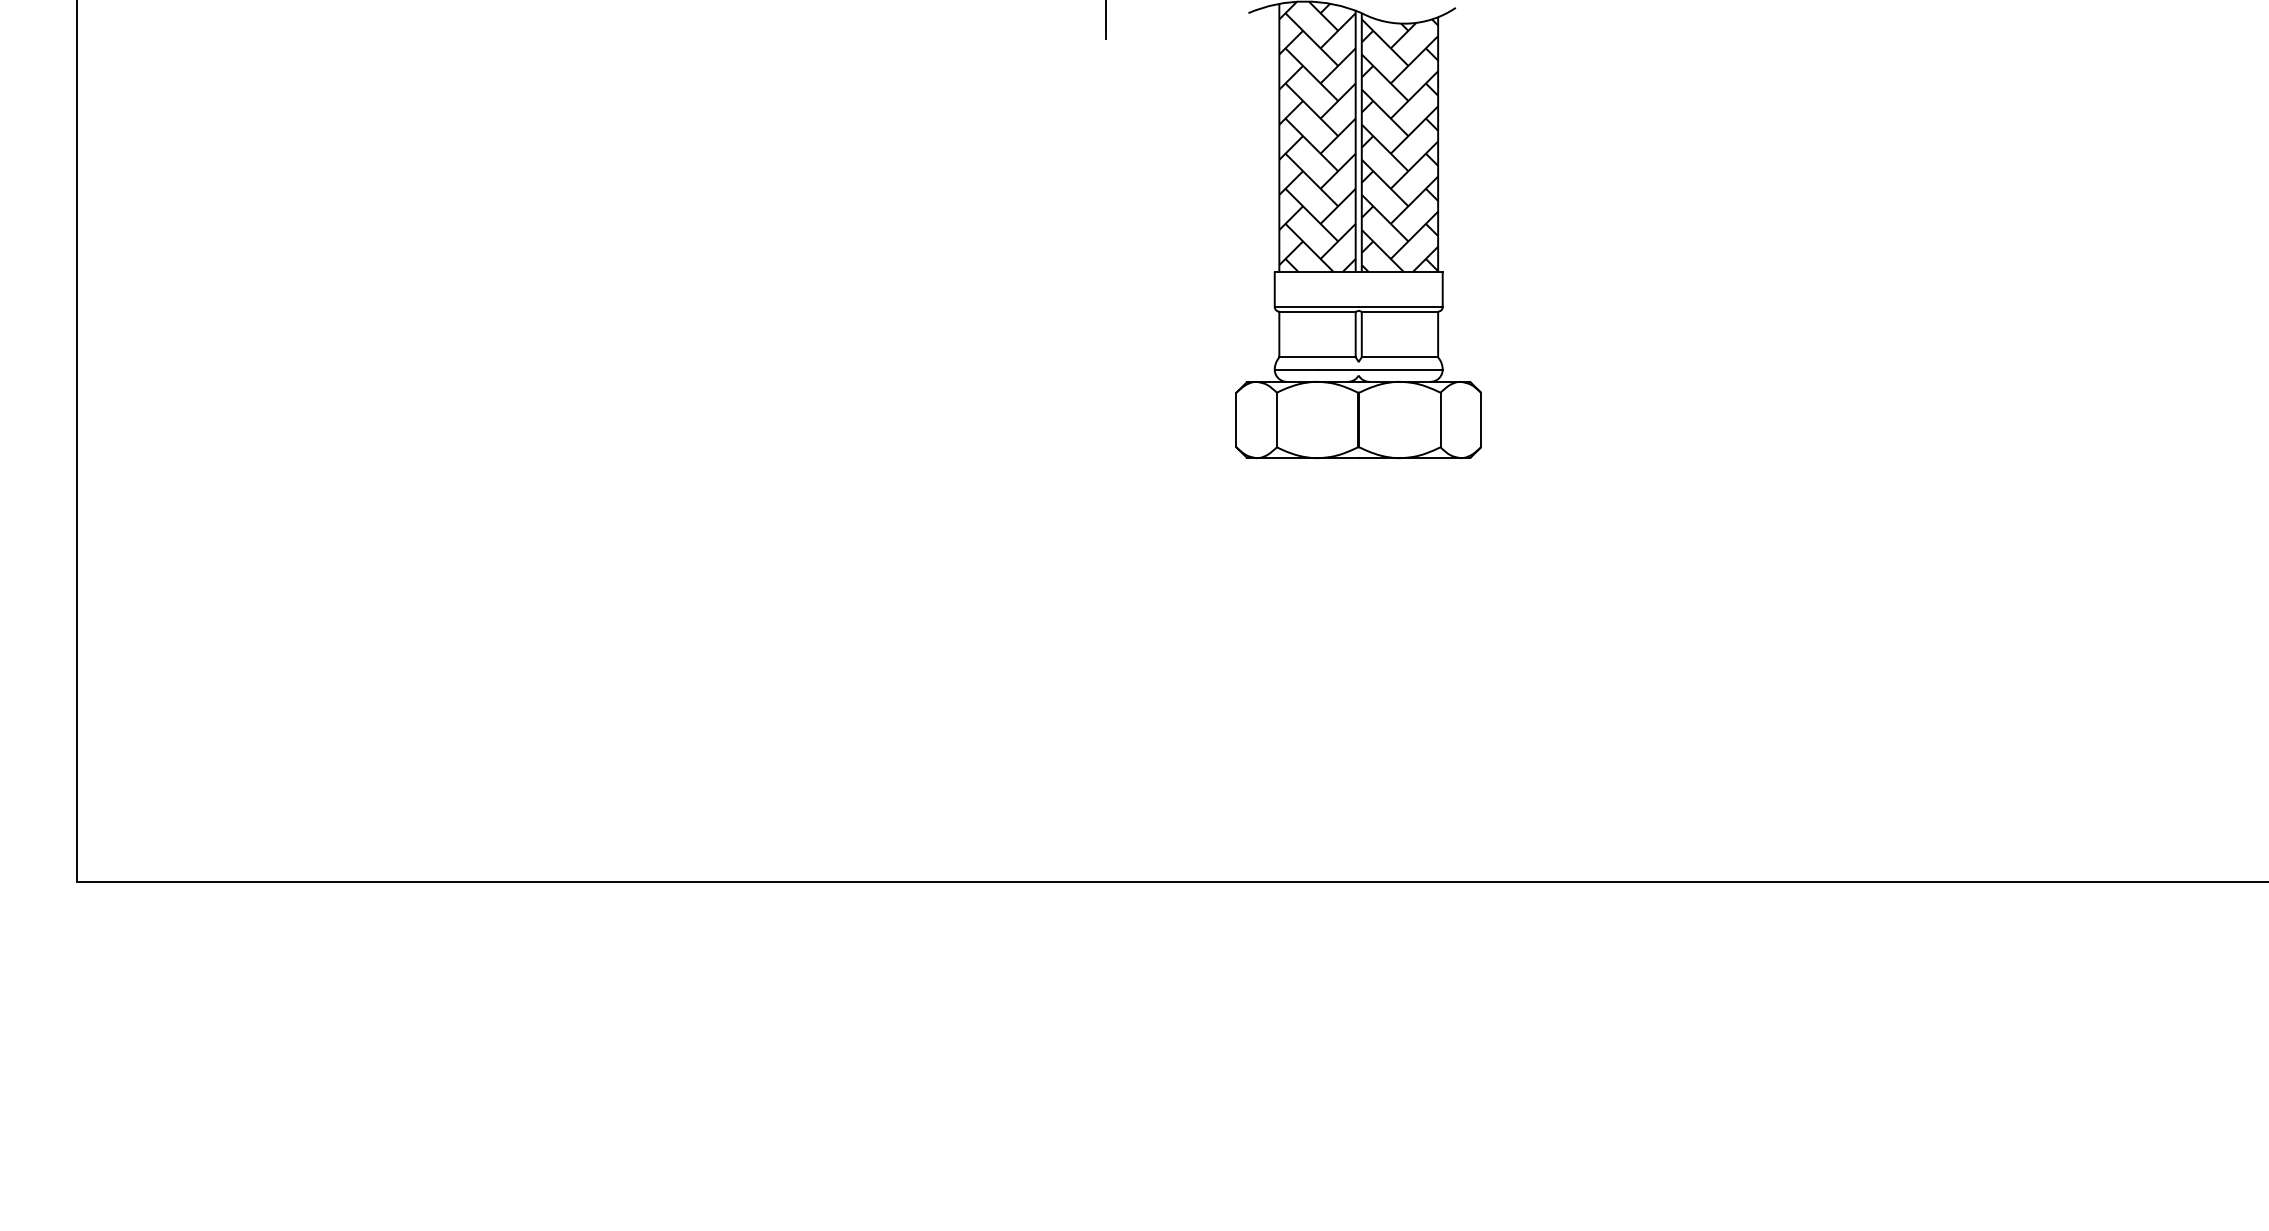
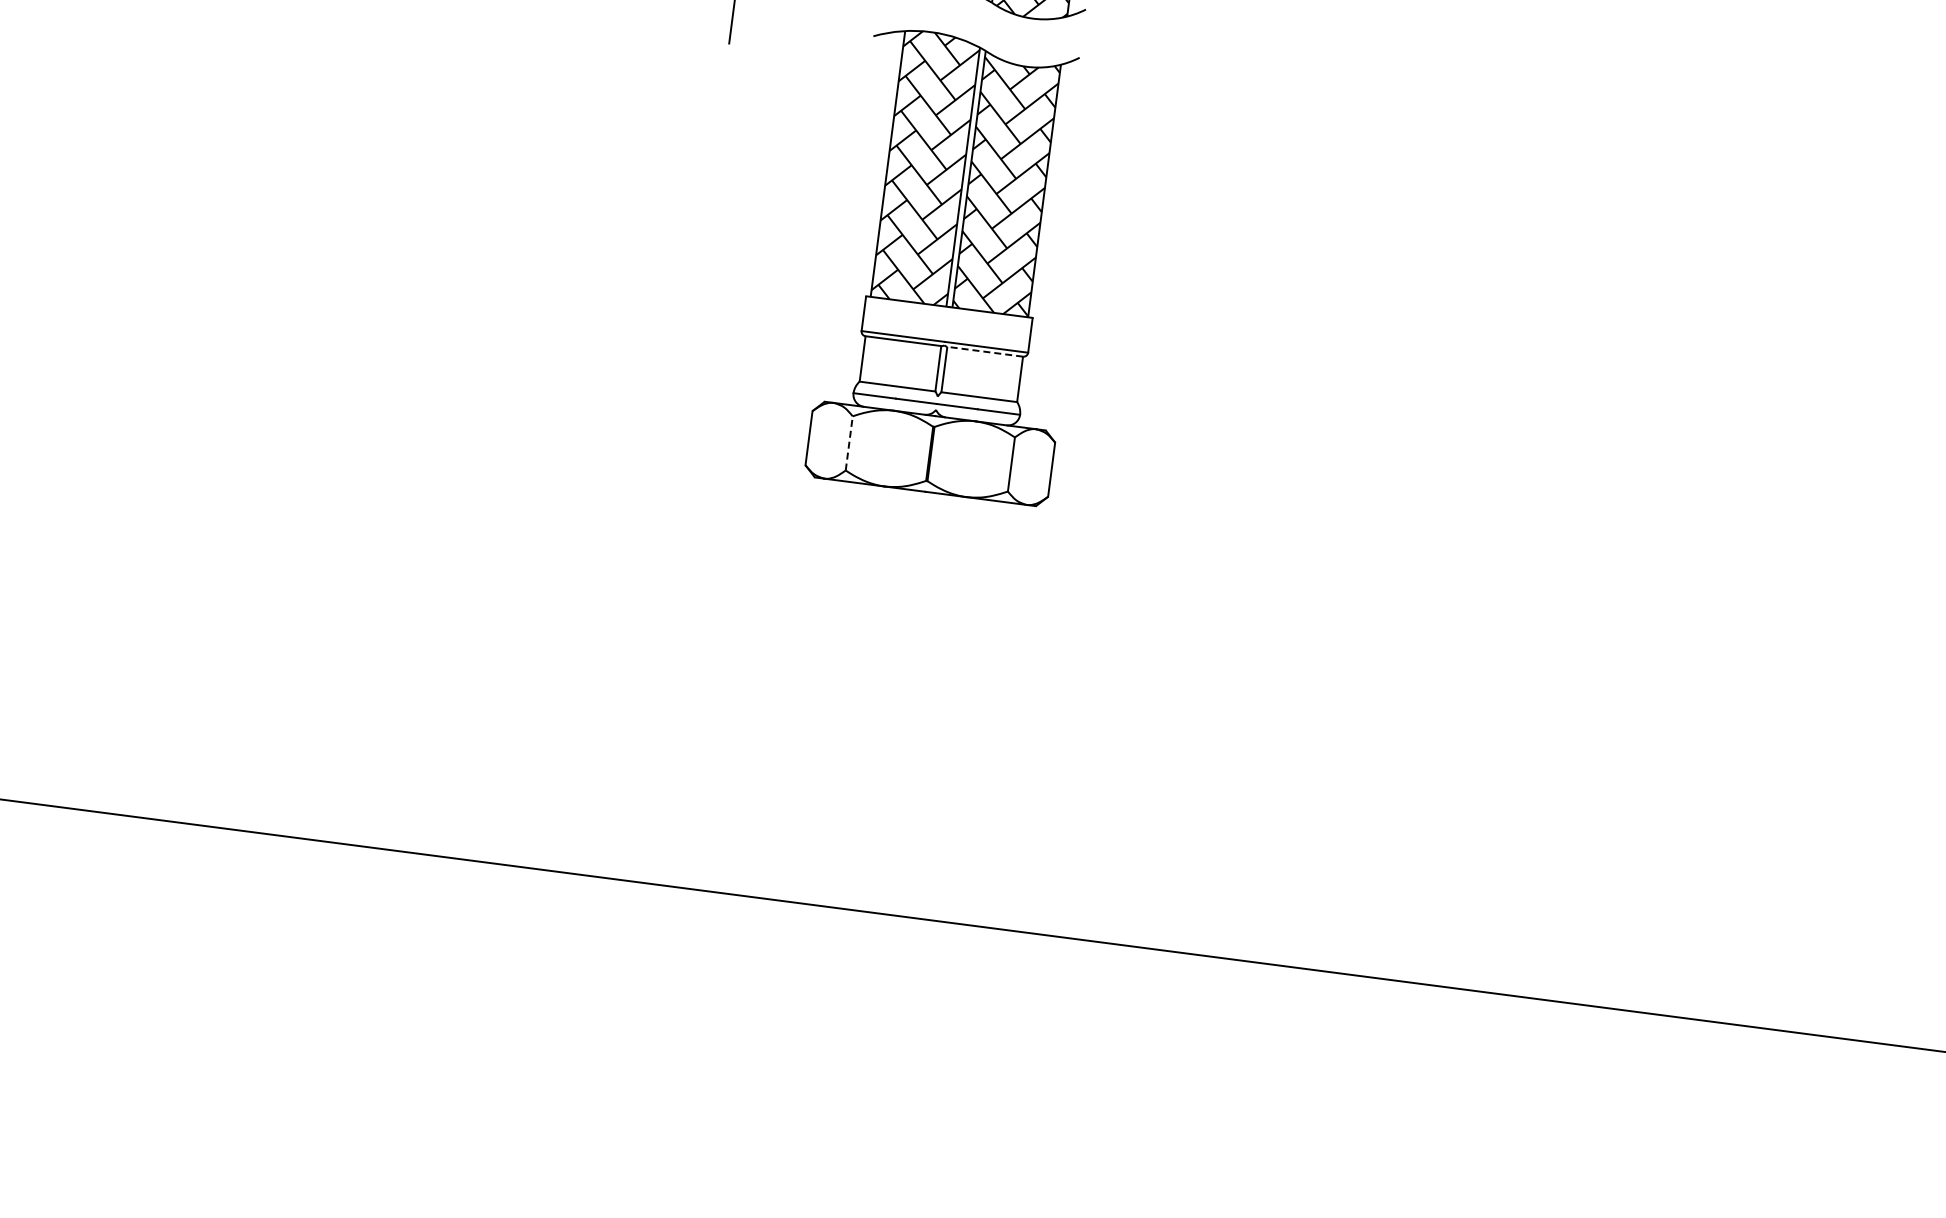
line: (1399, 311) -> (984, 351), solid -> dashed
line: (1276, 419) -> (848, 442), solid -> dashed

